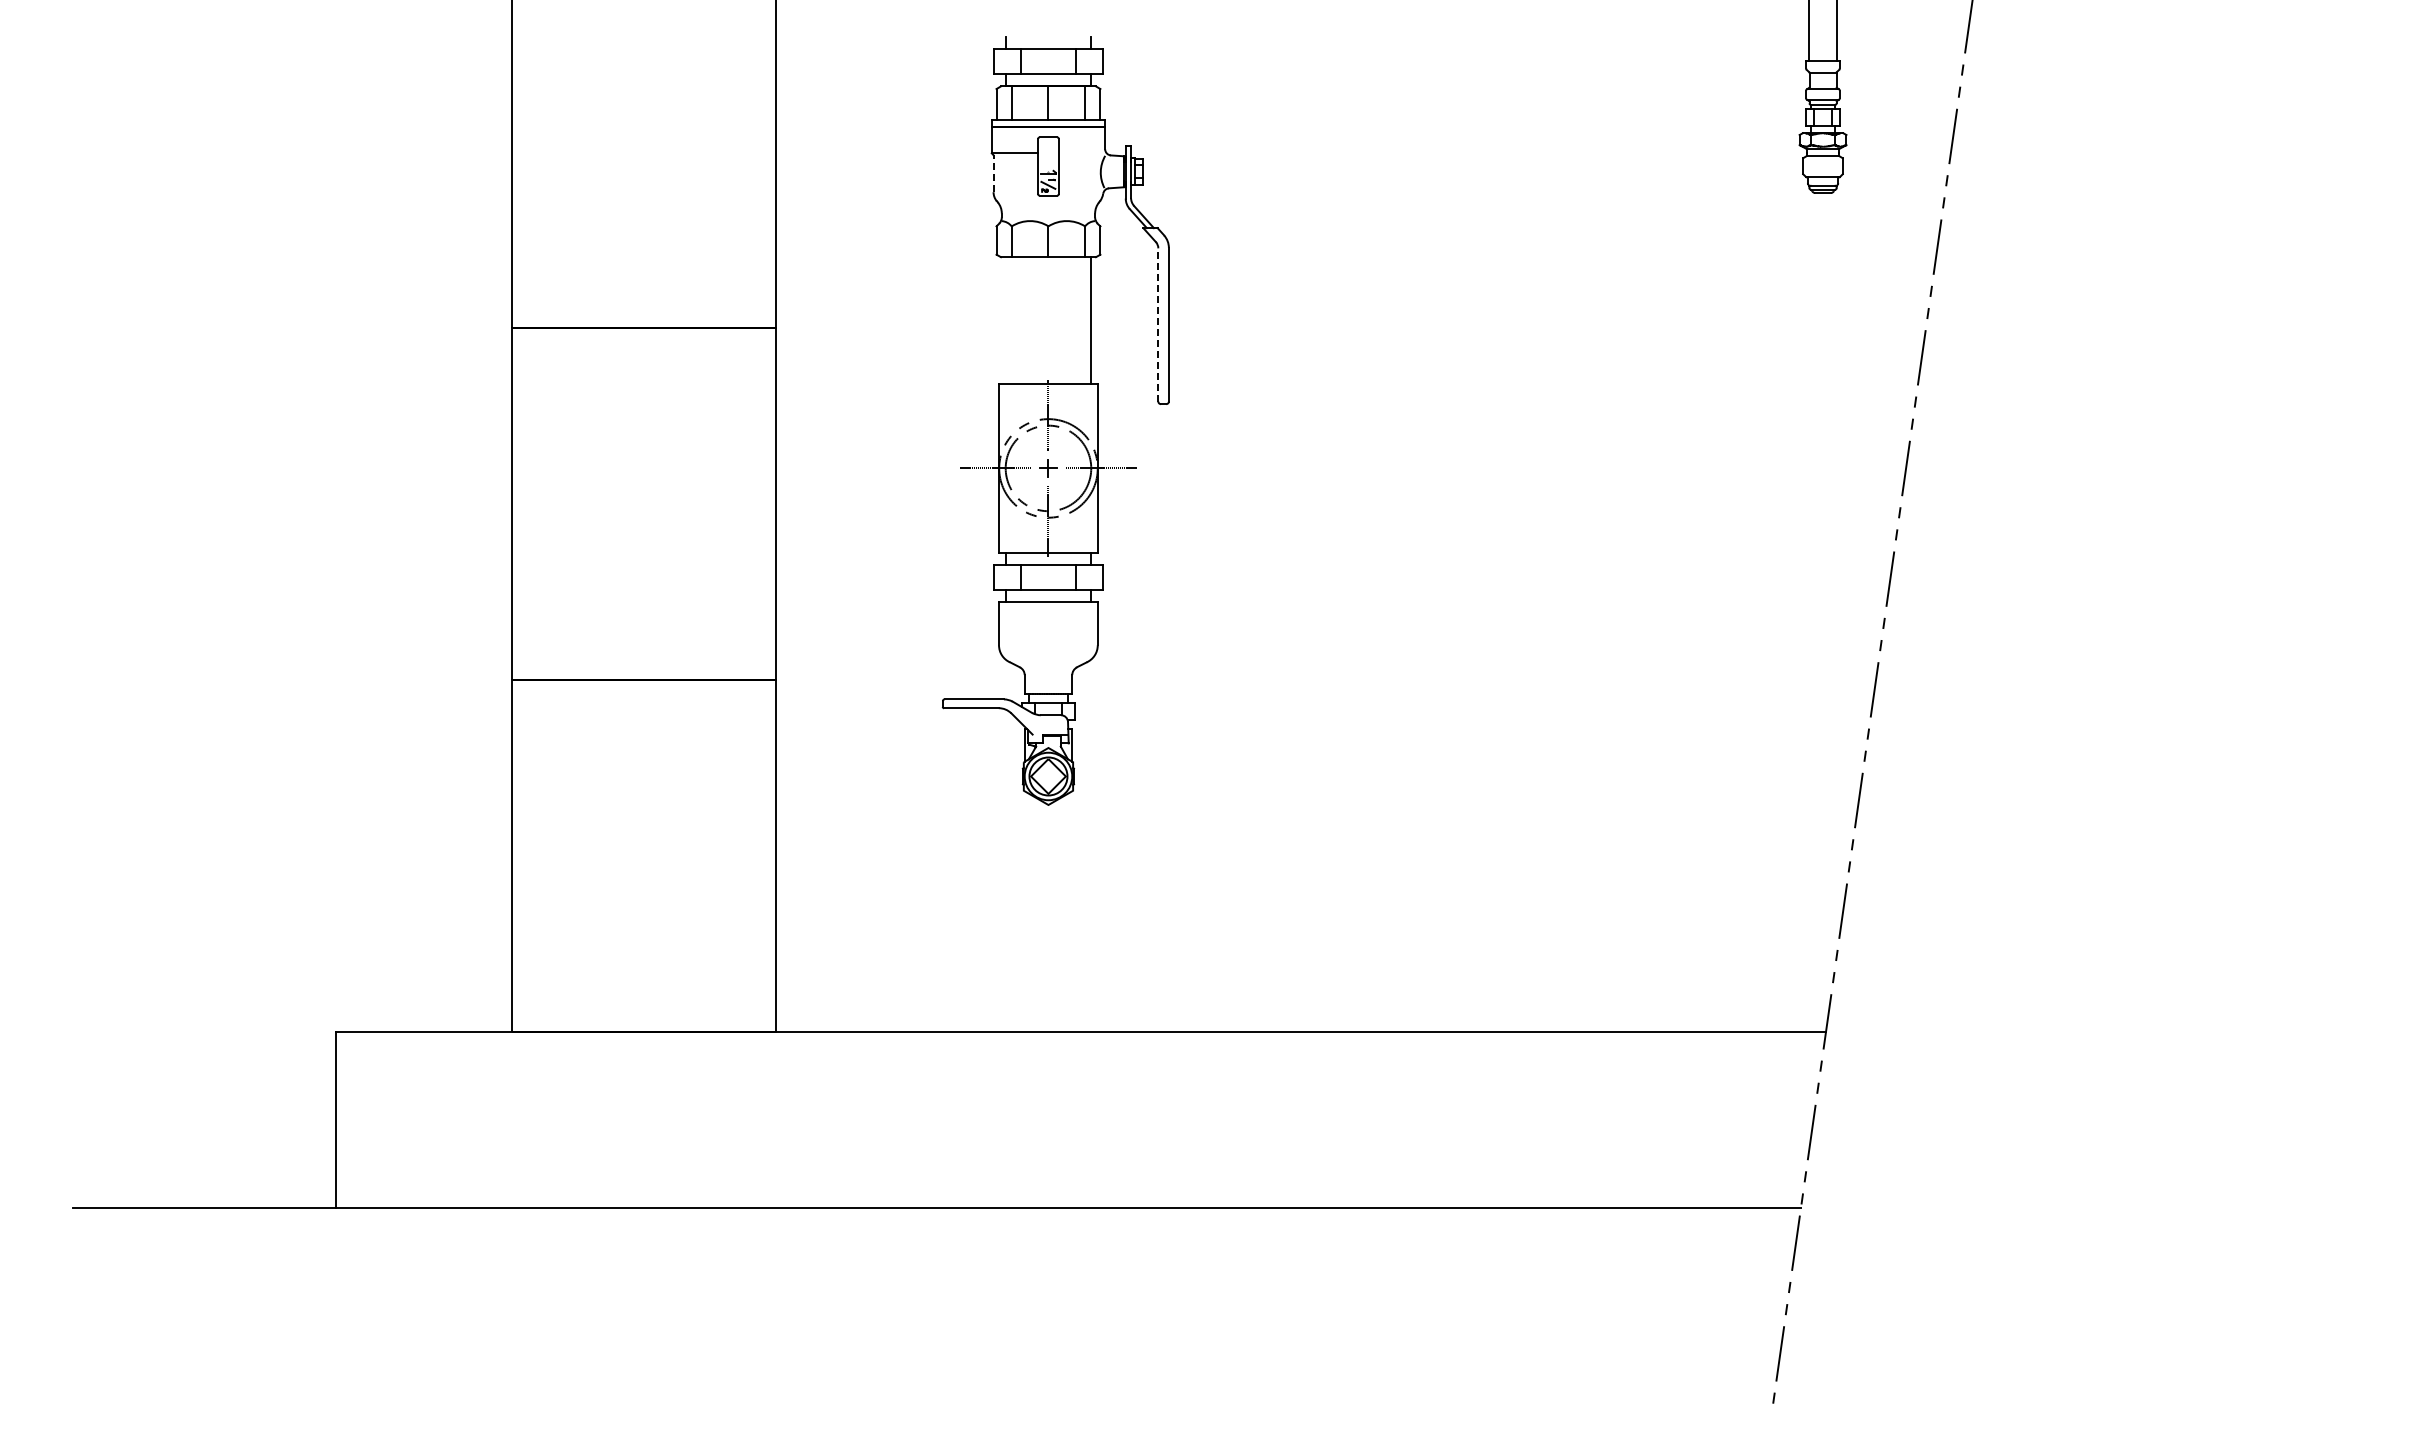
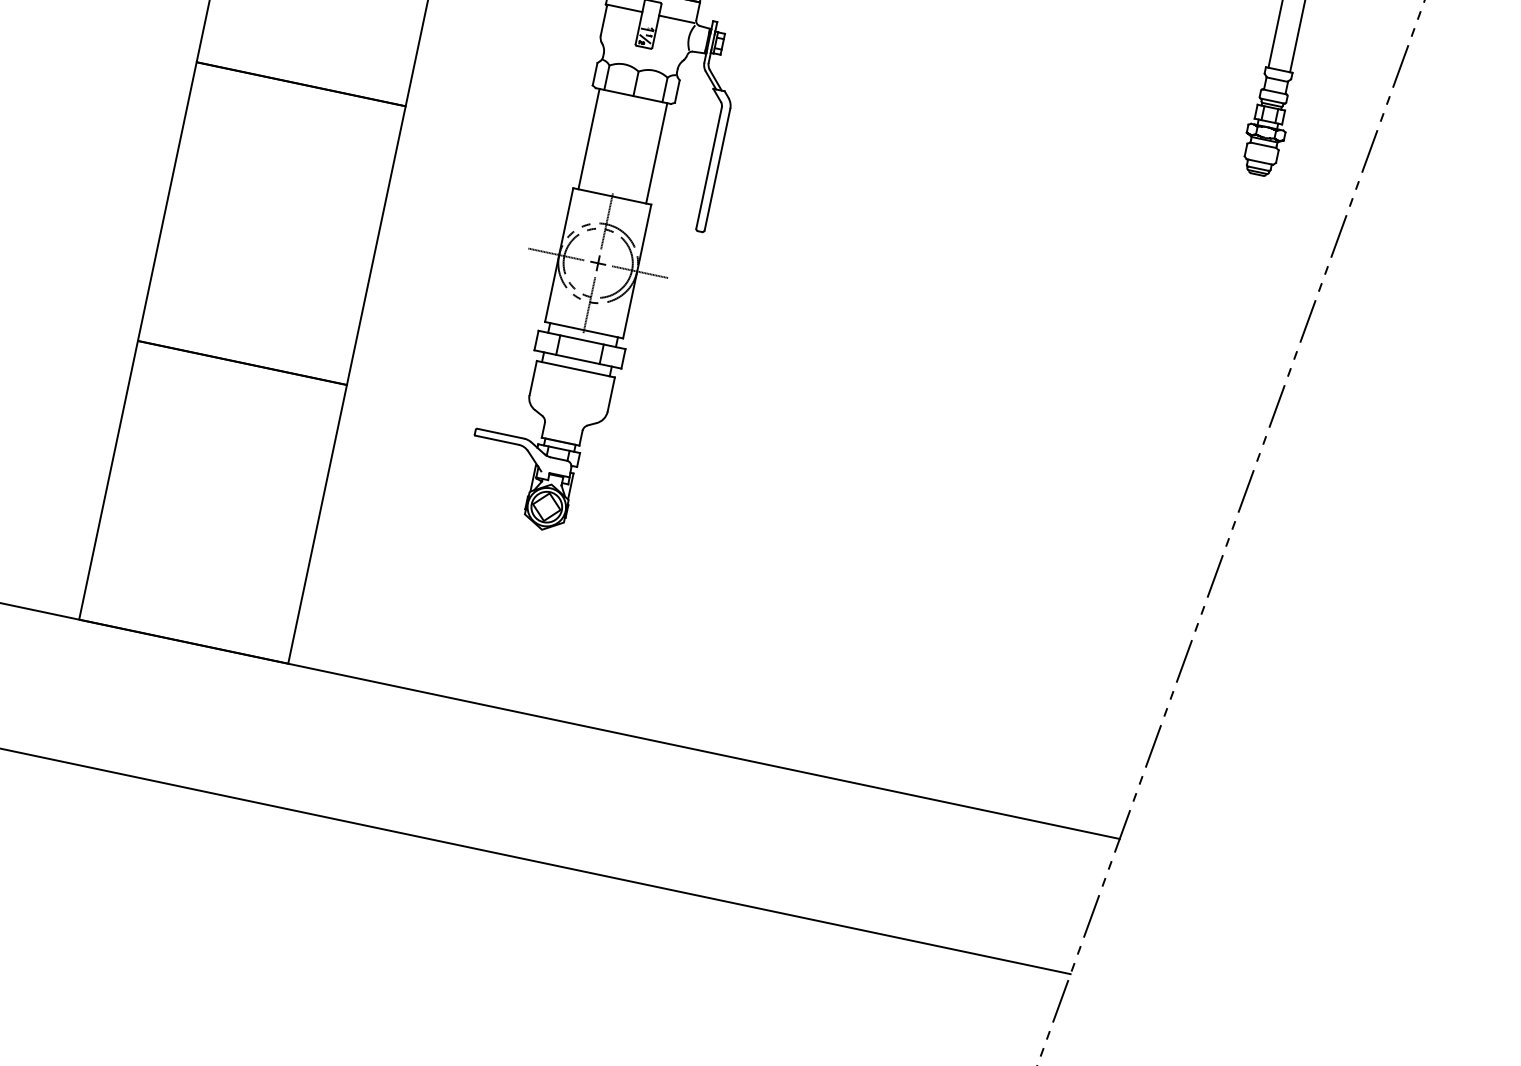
line: (1081, 153) -> (676, 19), added
line: (993, 173) -> (603, 20), dashed -> solid
line: (1005, 320) -> (588, 139), added
line: (1158, 324) -> (709, 167), dashed -> solid

